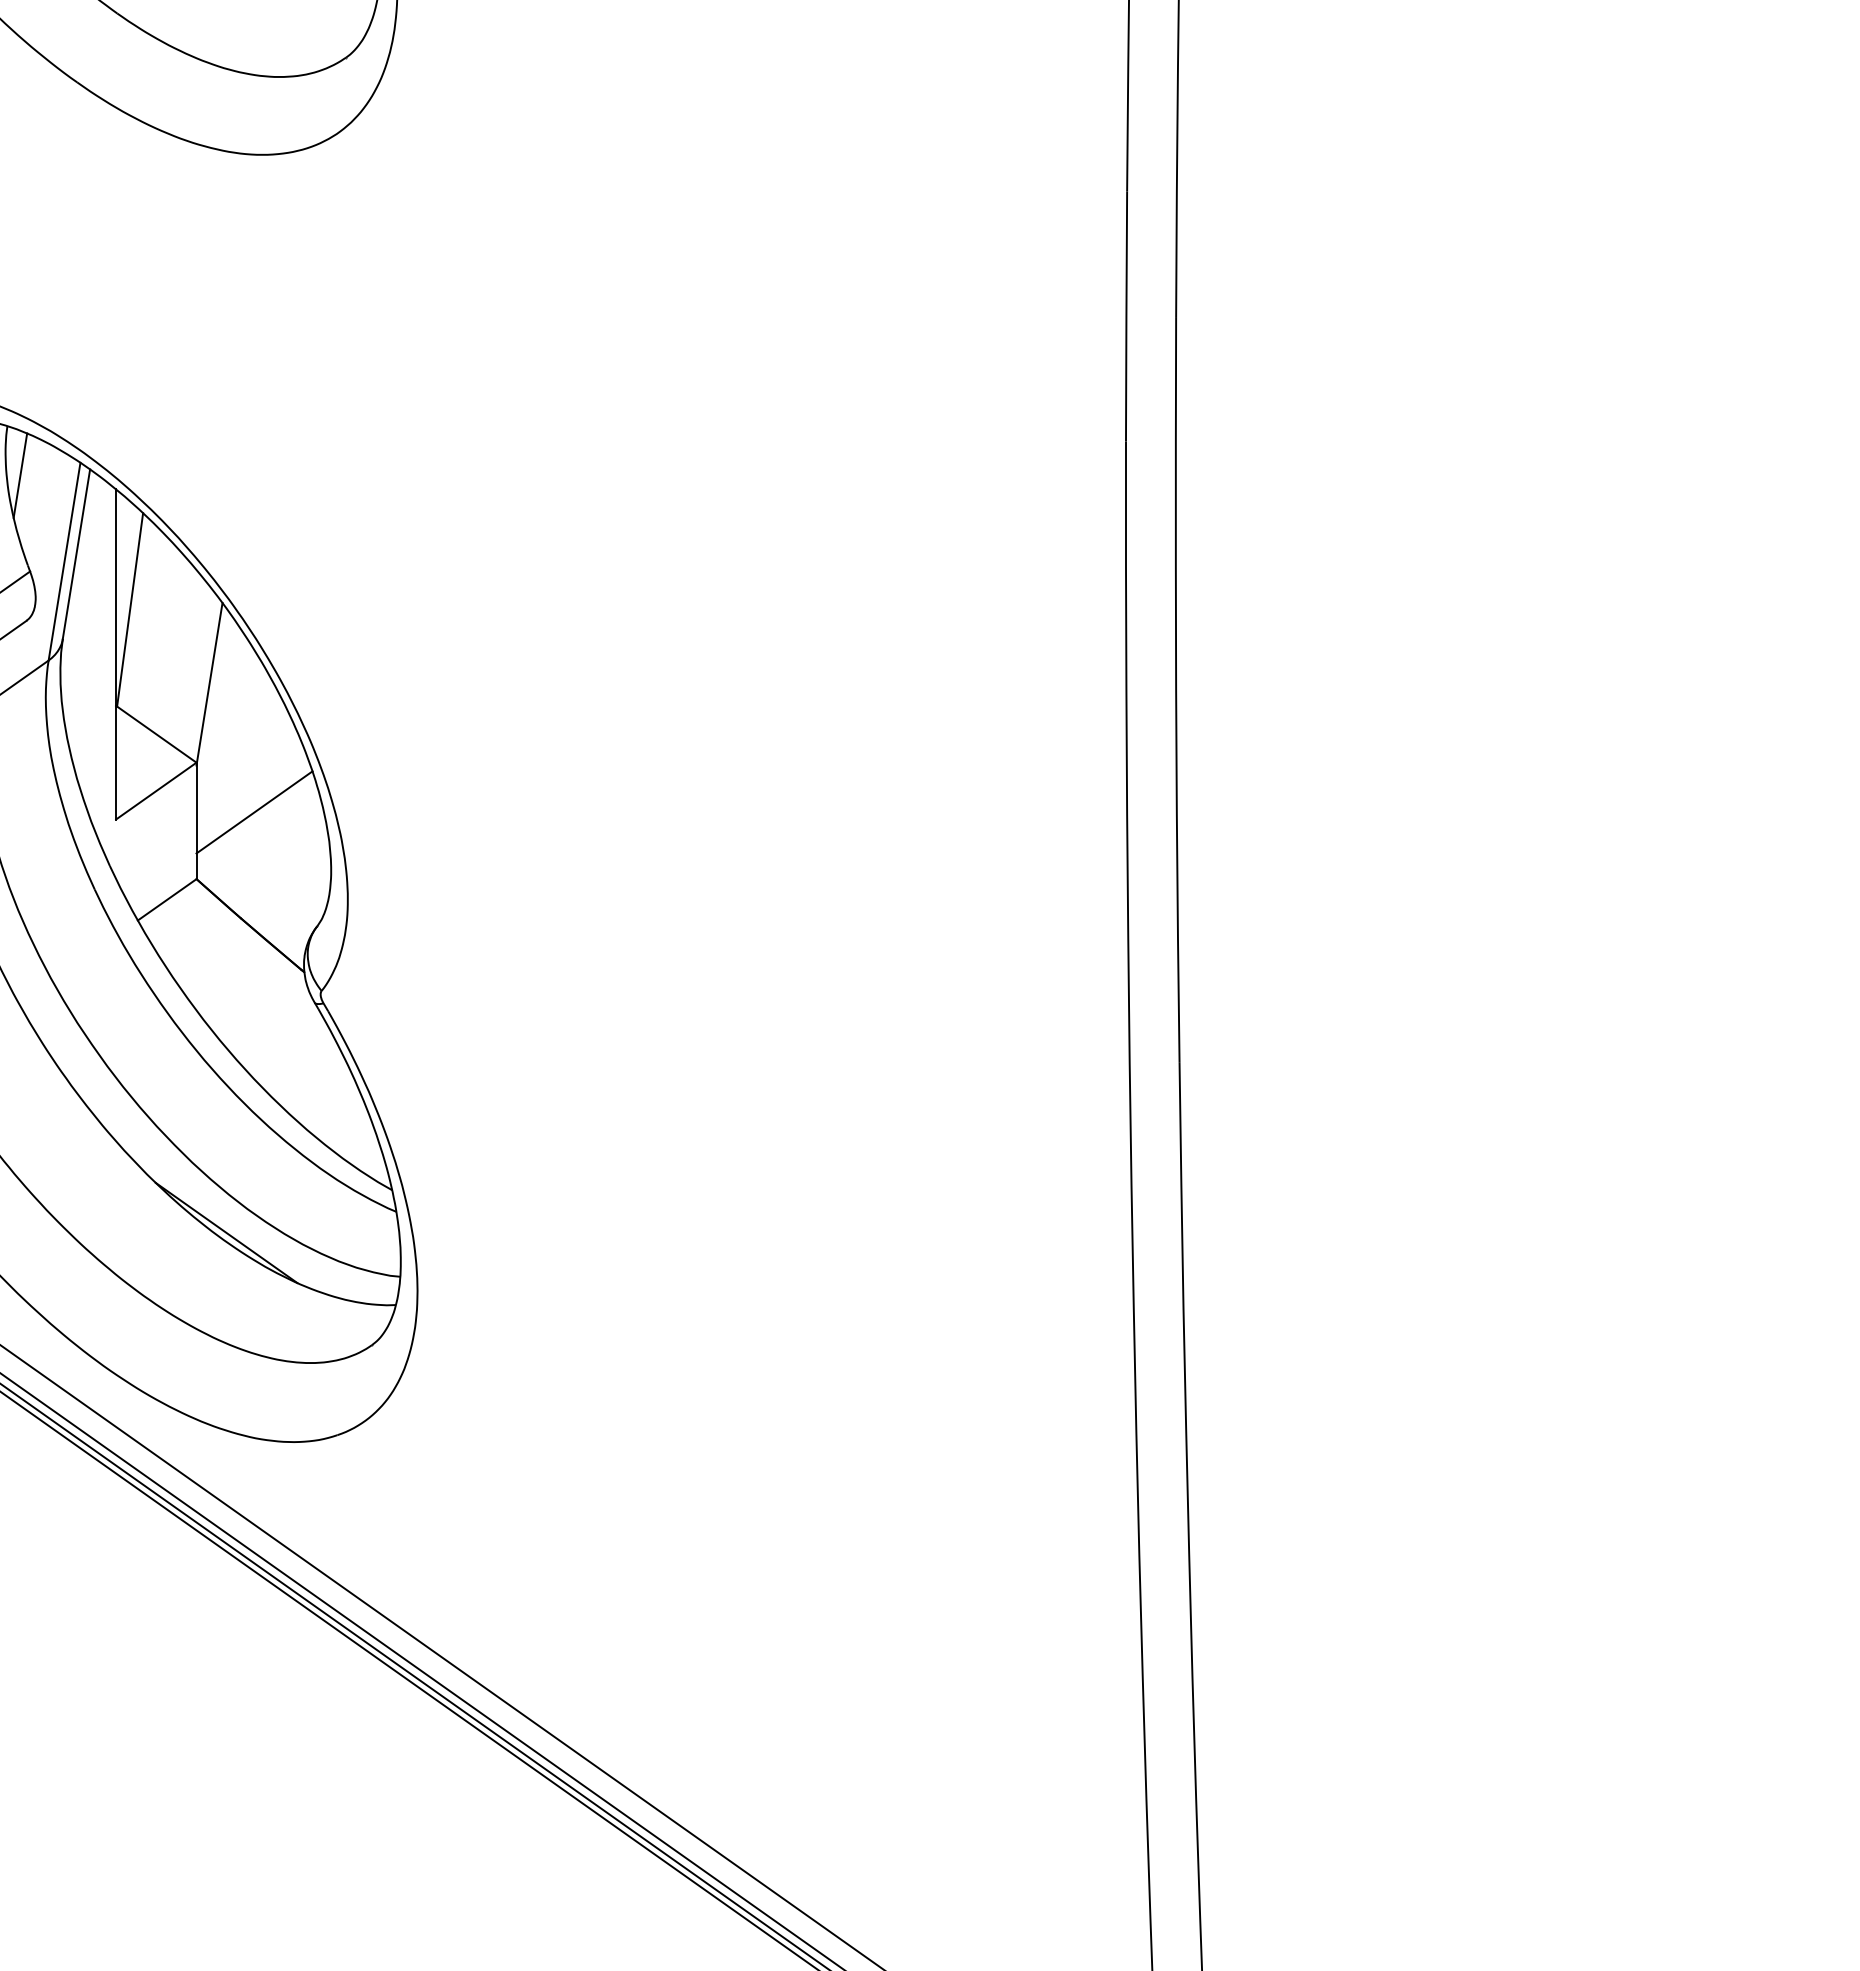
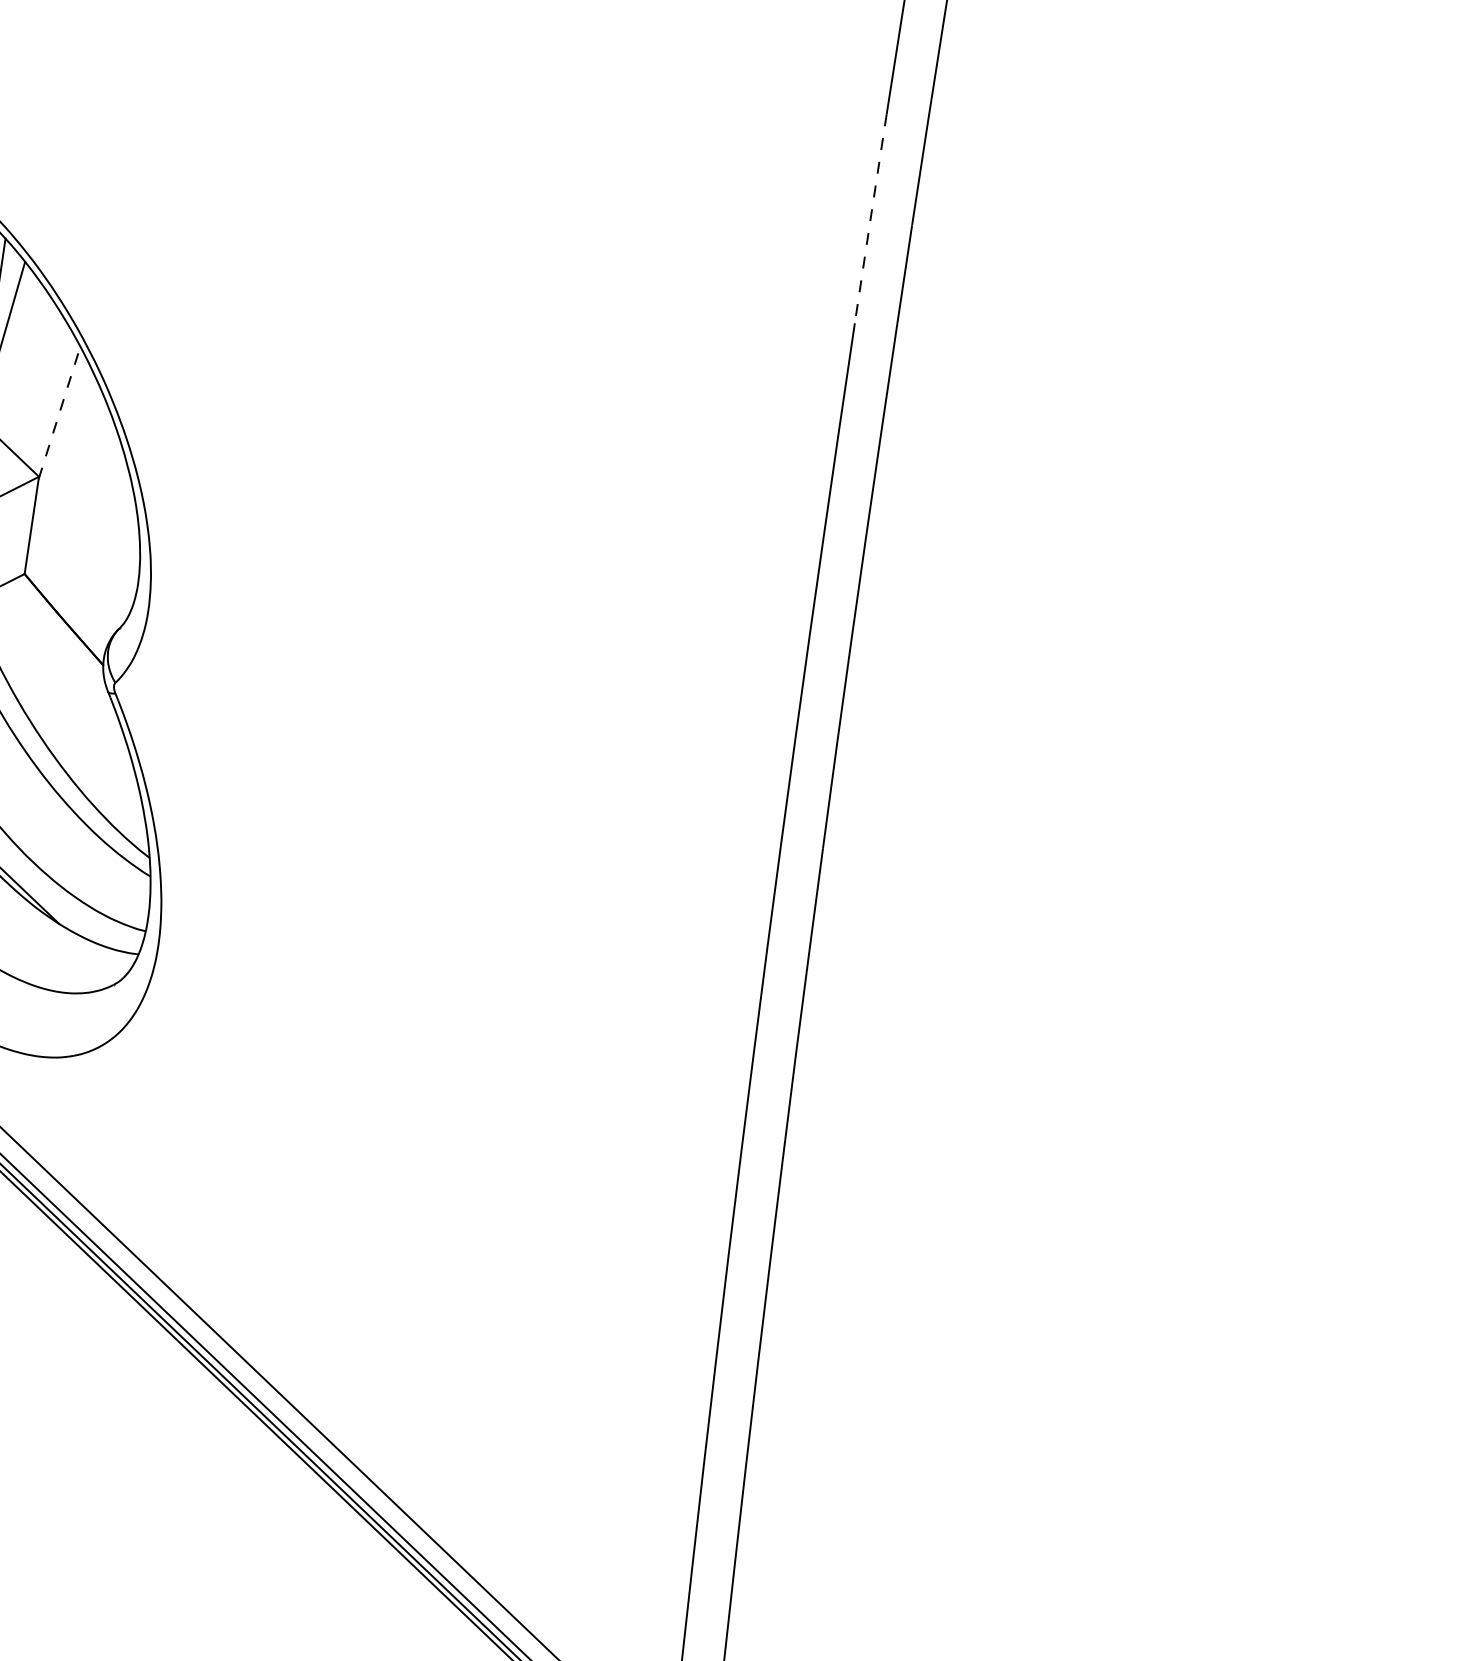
line: (1126, 316) -> (870, 218), solid -> dashed
line: (209, 683) -> (59, 412), solid -> dashed
line: (254, 812) -> (81, 525), removed

